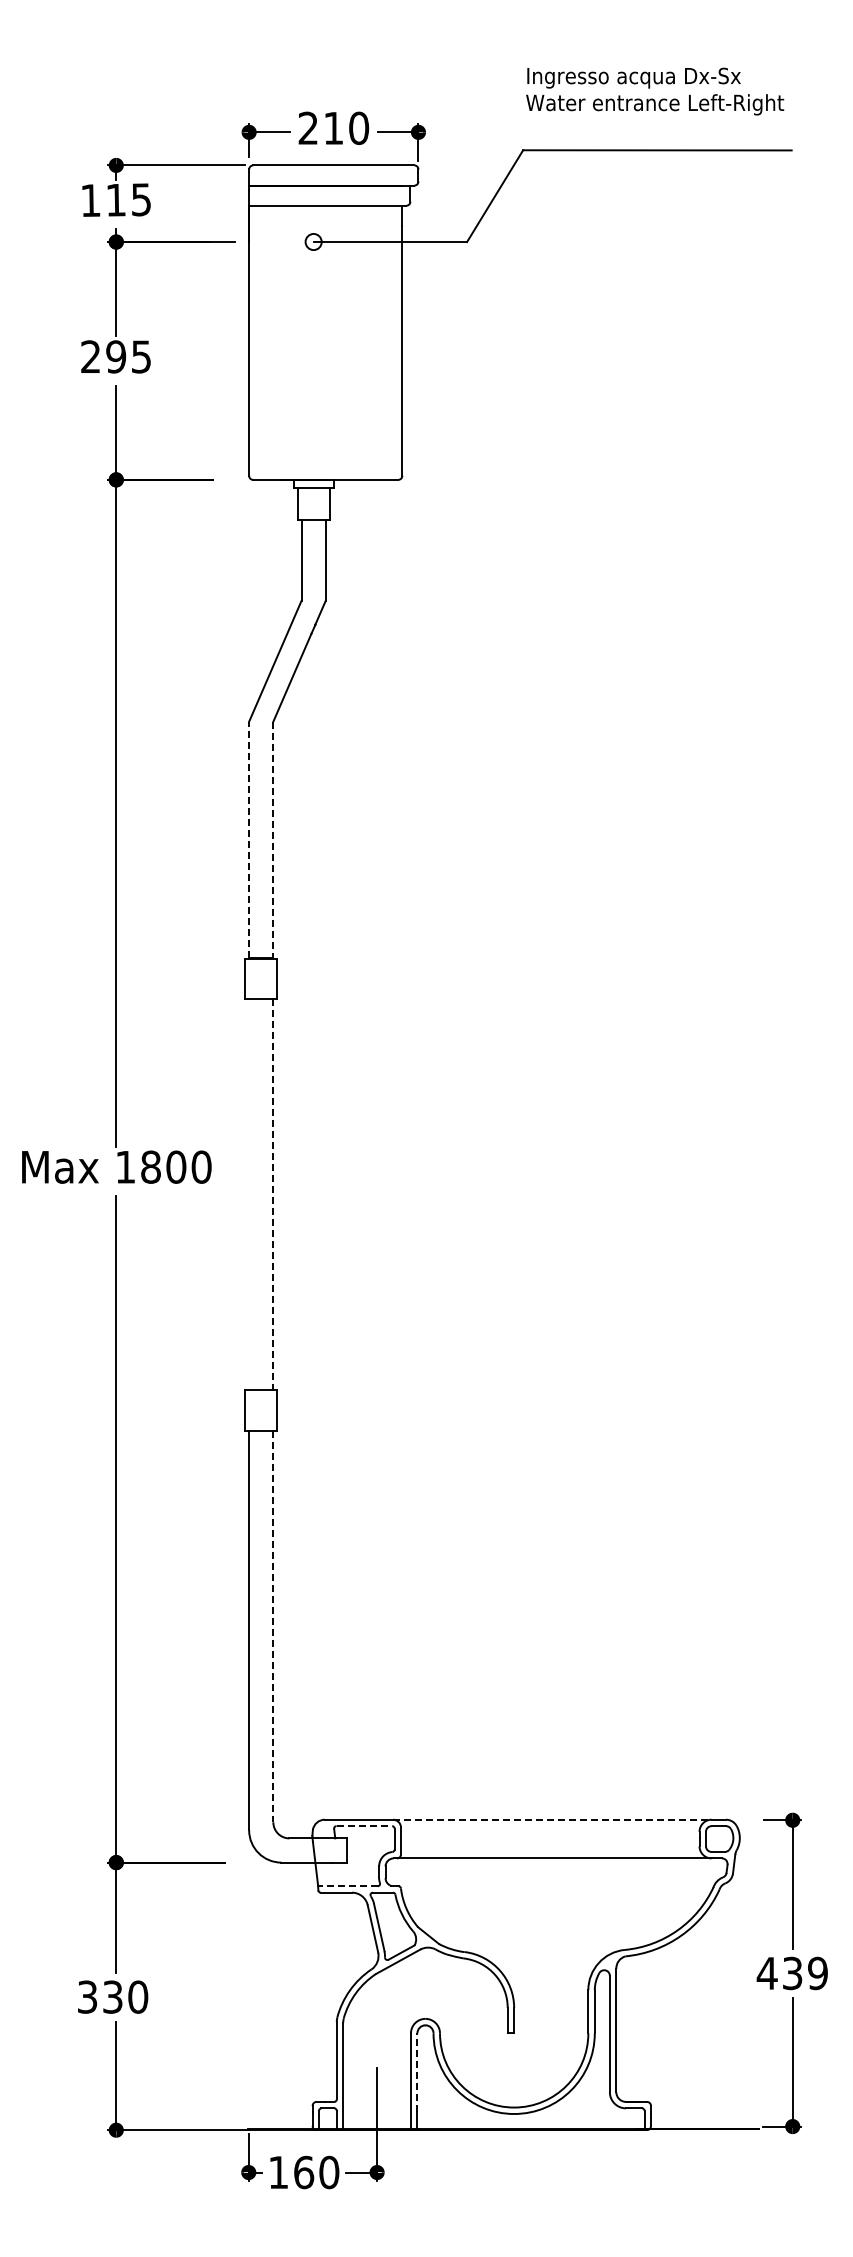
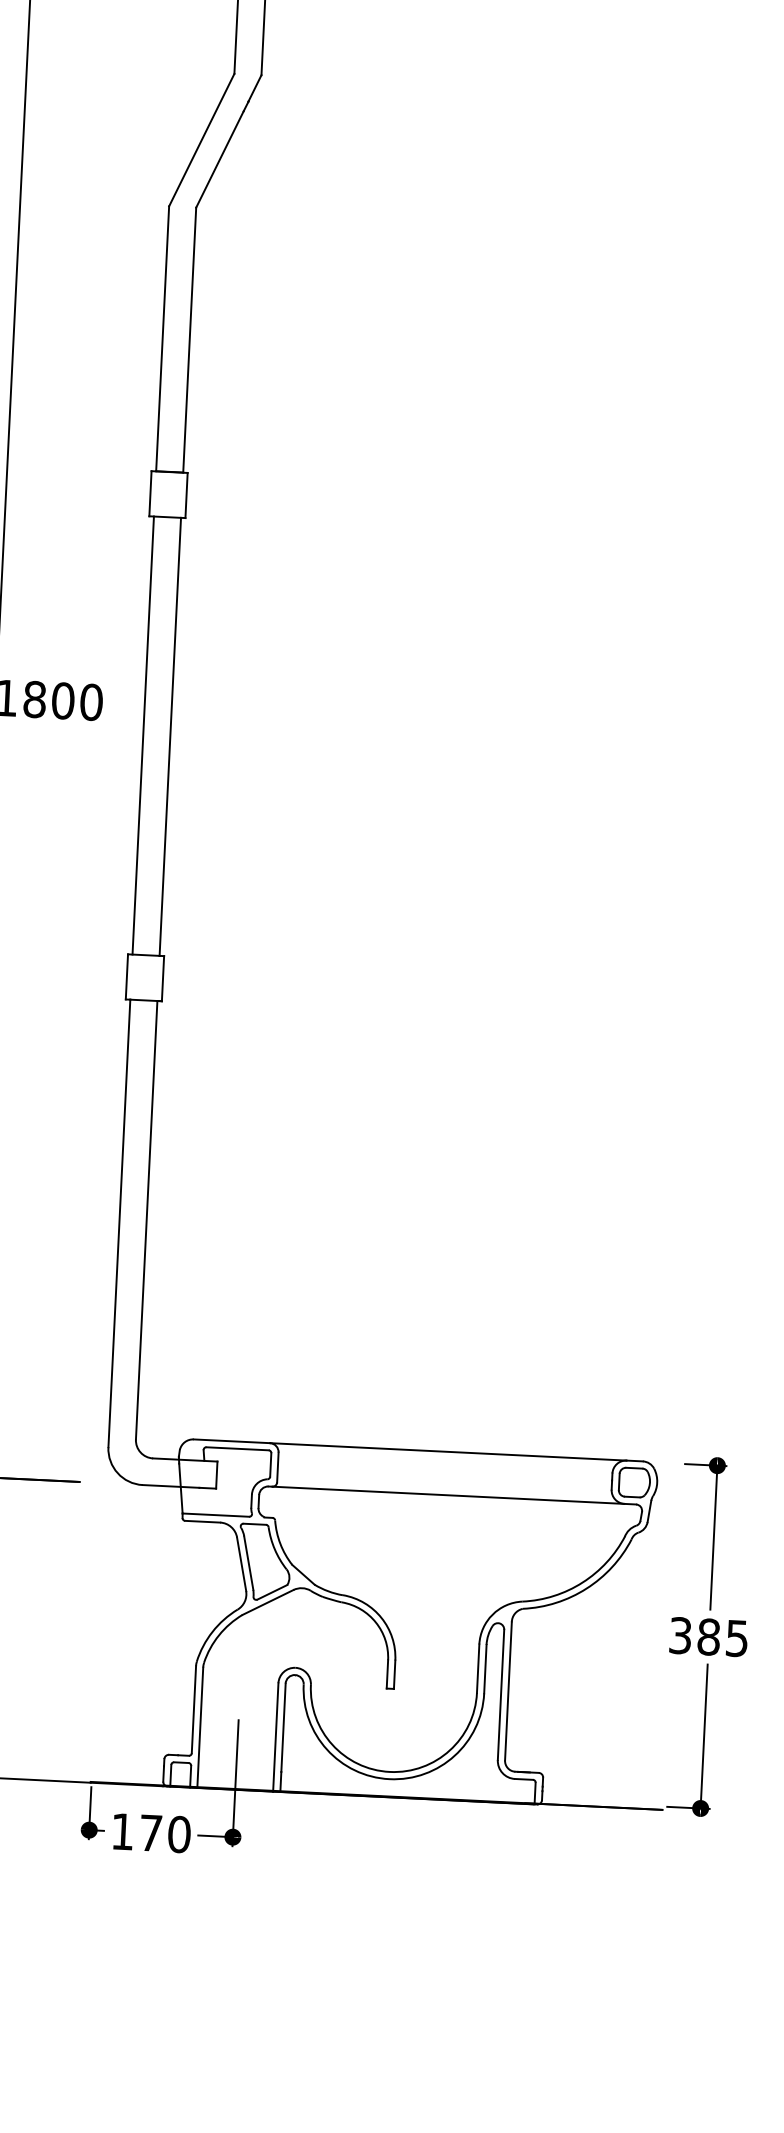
line: (249, 839) -> (163, 338), dashed -> solid
line: (273, 840) -> (189, 340), dashed -> solid
line: (249, 1194) -> (143, 735), added
line: (273, 1194) -> (170, 736), dashed -> solid
line: (273, 1626) -> (146, 1220), dashed -> solid
line: (552, 1819) -> (448, 1451), dashed -> solid
line: (364, 1826) -> (237, 1449), dashed -> solid
line: (347, 1886) -> (215, 1515), dashed -> solid
text: (791, 1973) -> (707, 1637), 439 -> 385
line: (417, 2072) -> (283, 1727), dashed -> solid
text: (304, 2172) -> (151, 1833), 160 -> 170

